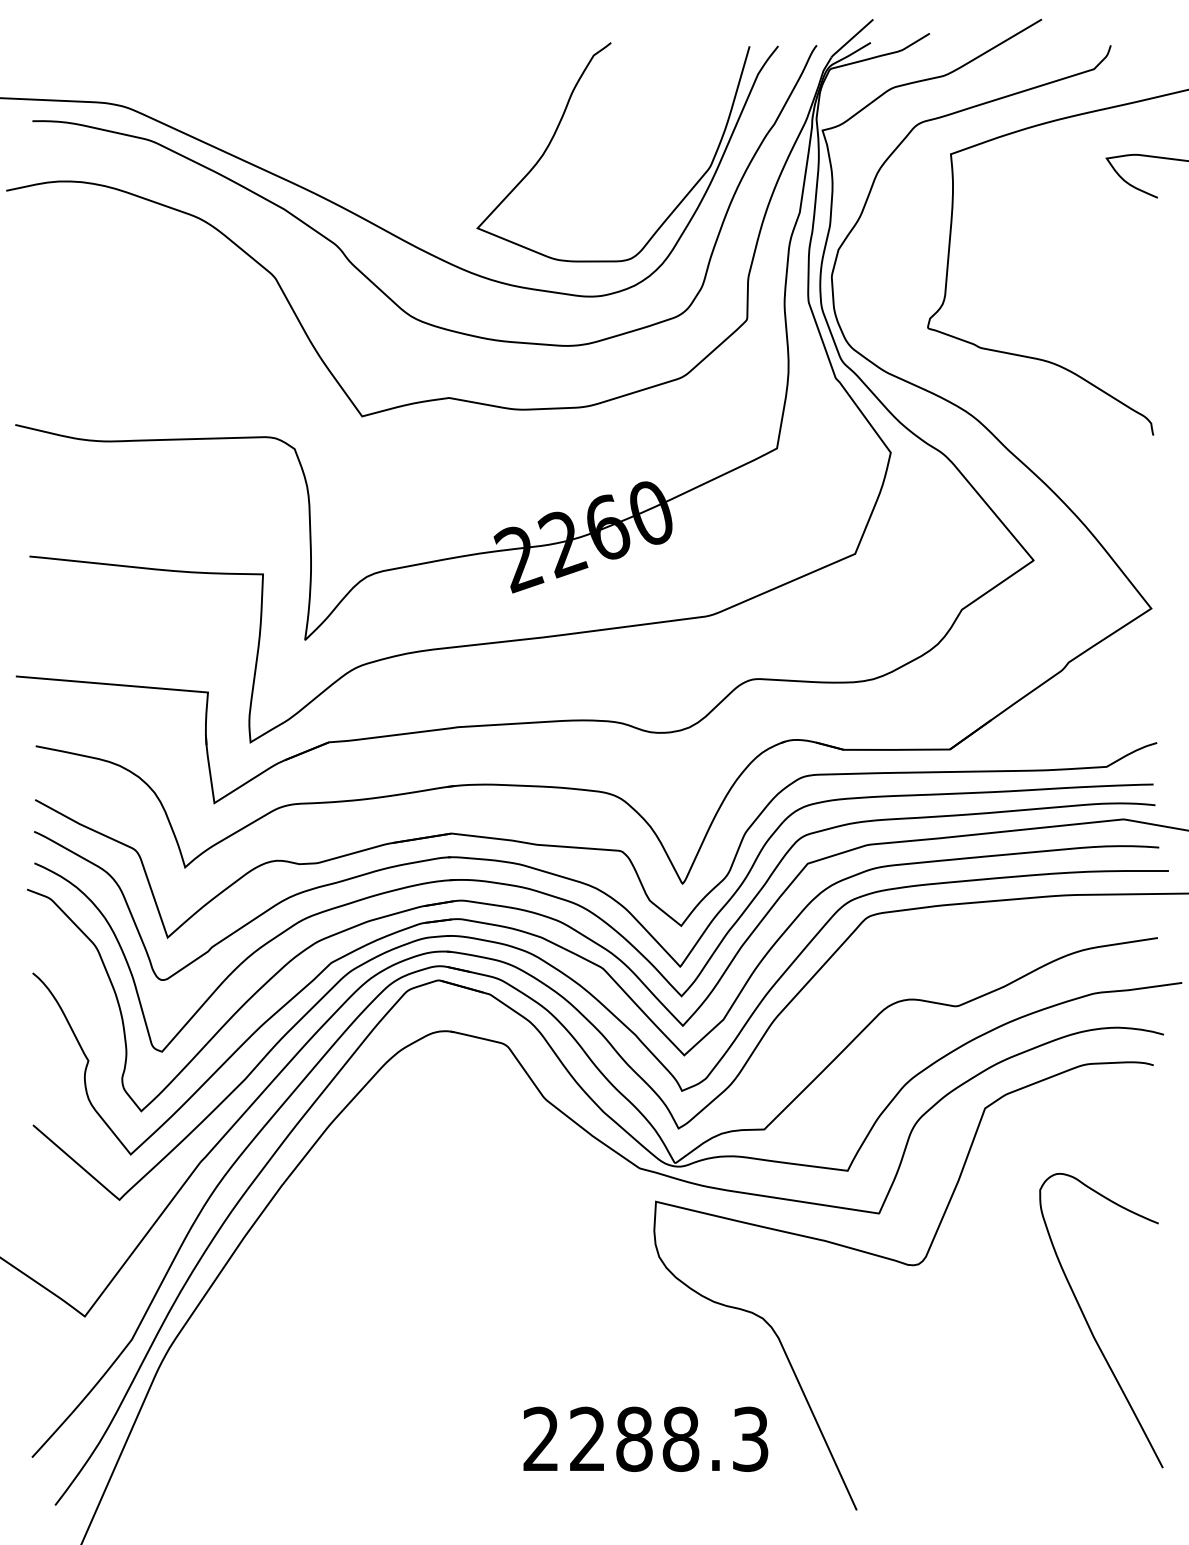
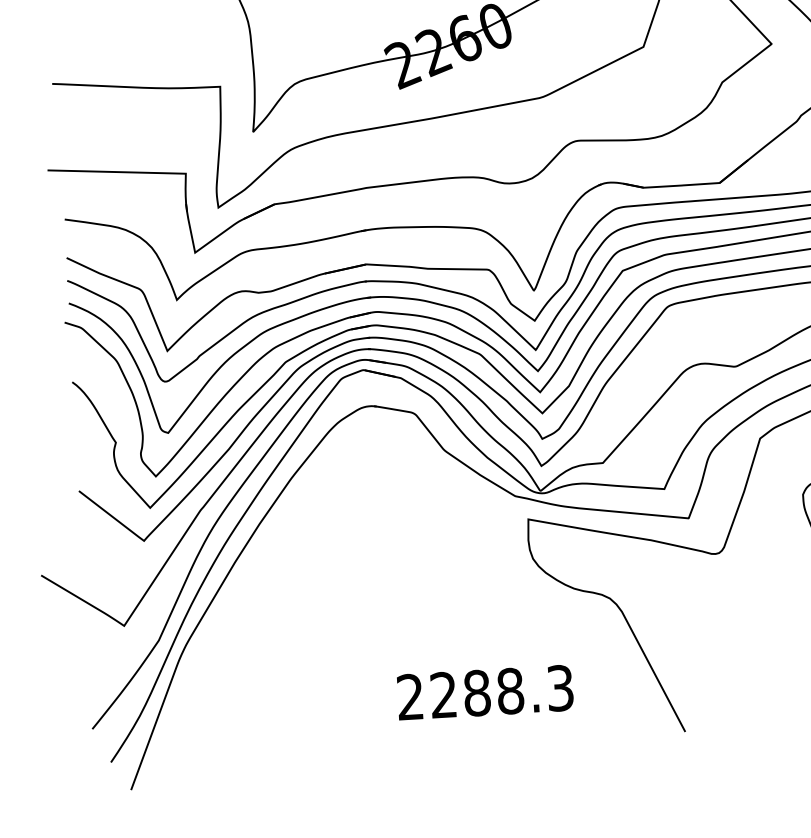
text: (645, 1438) -> (485, 692), moved

